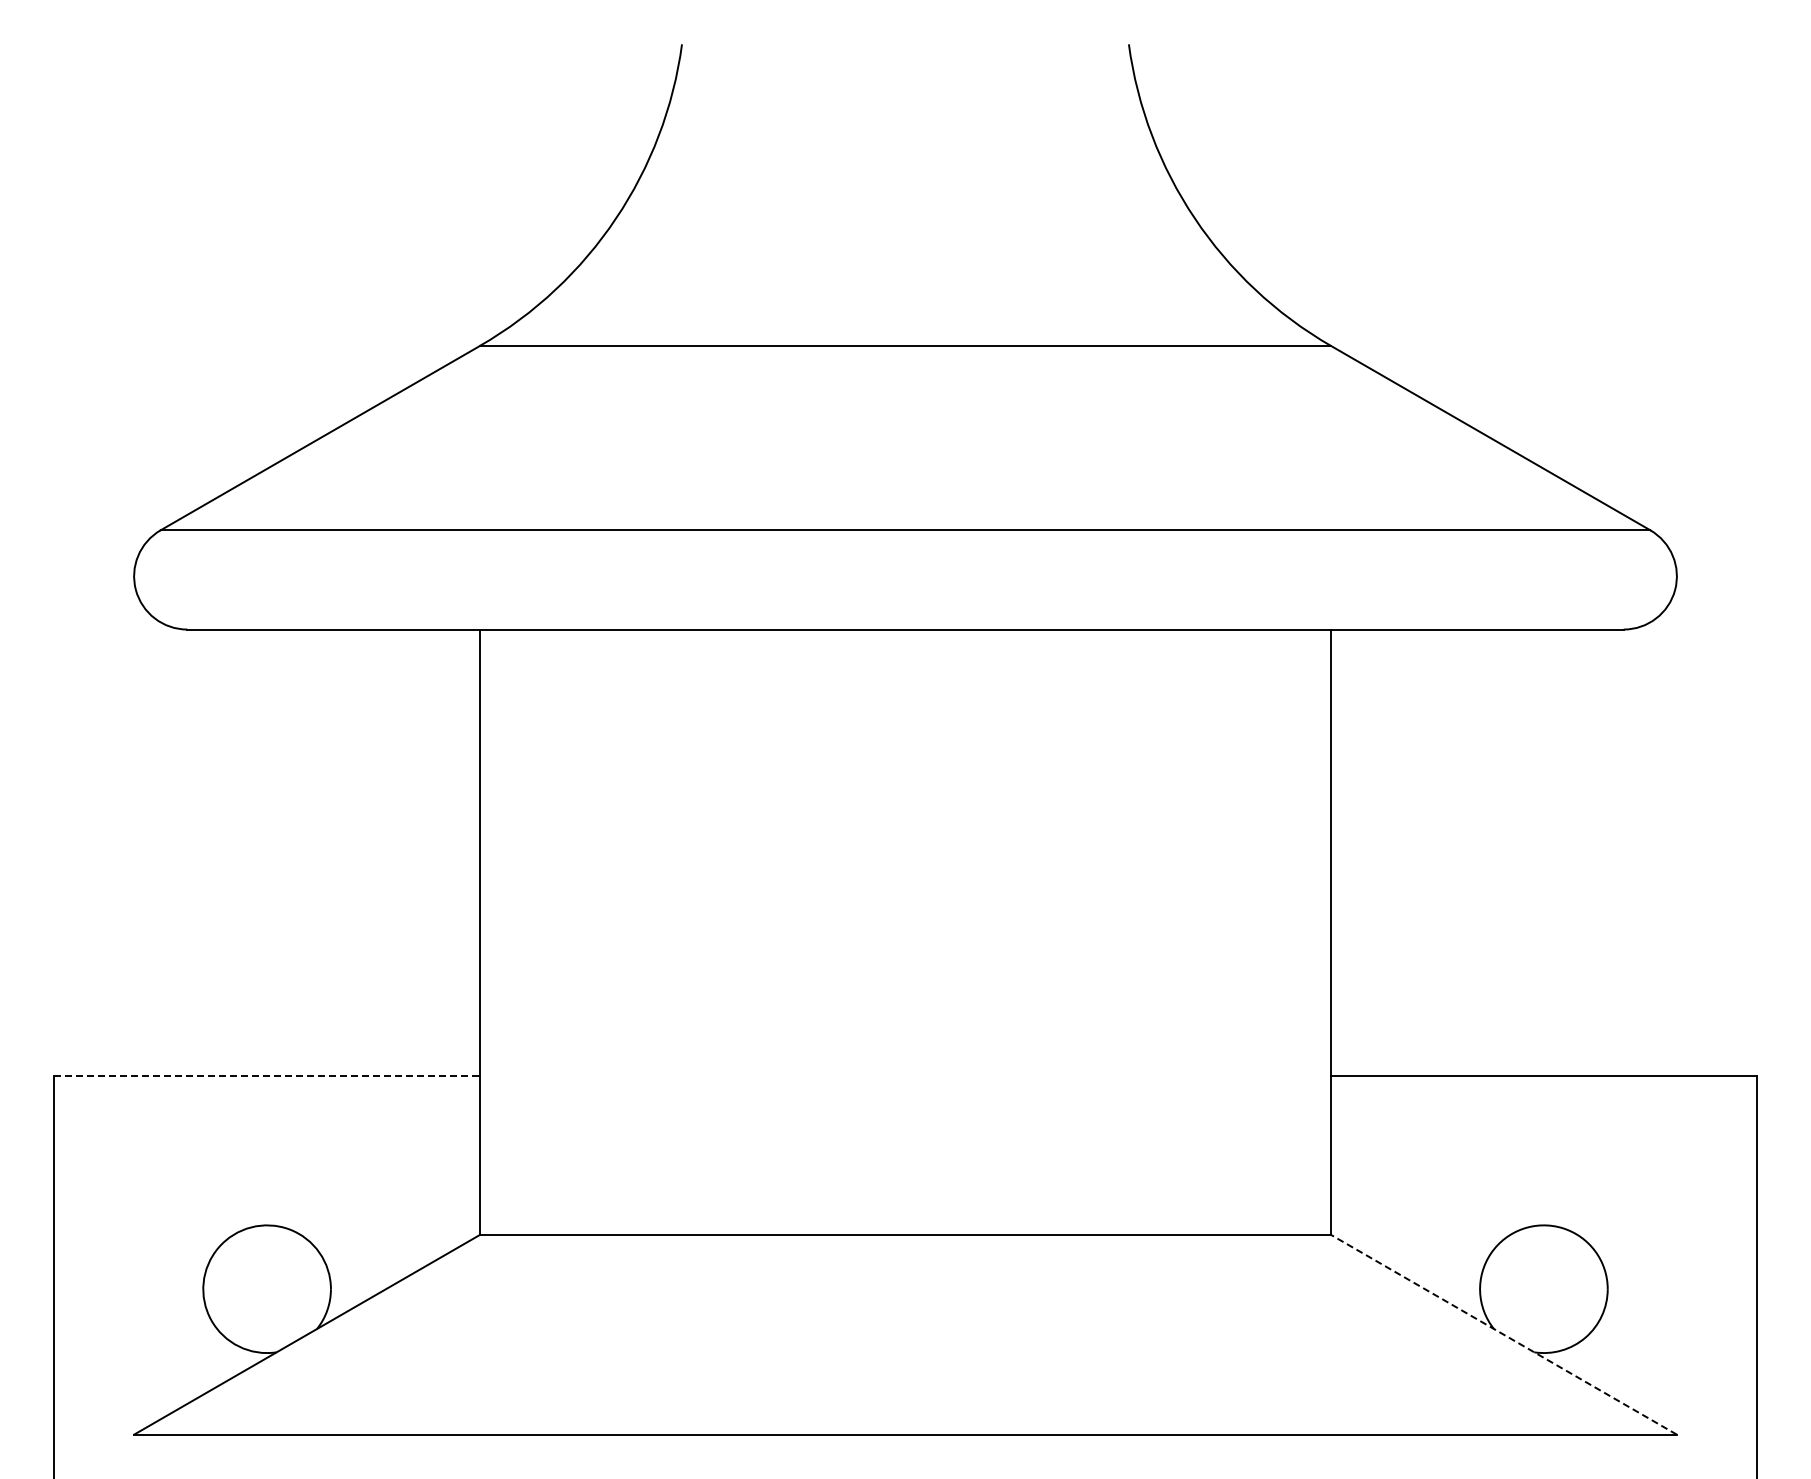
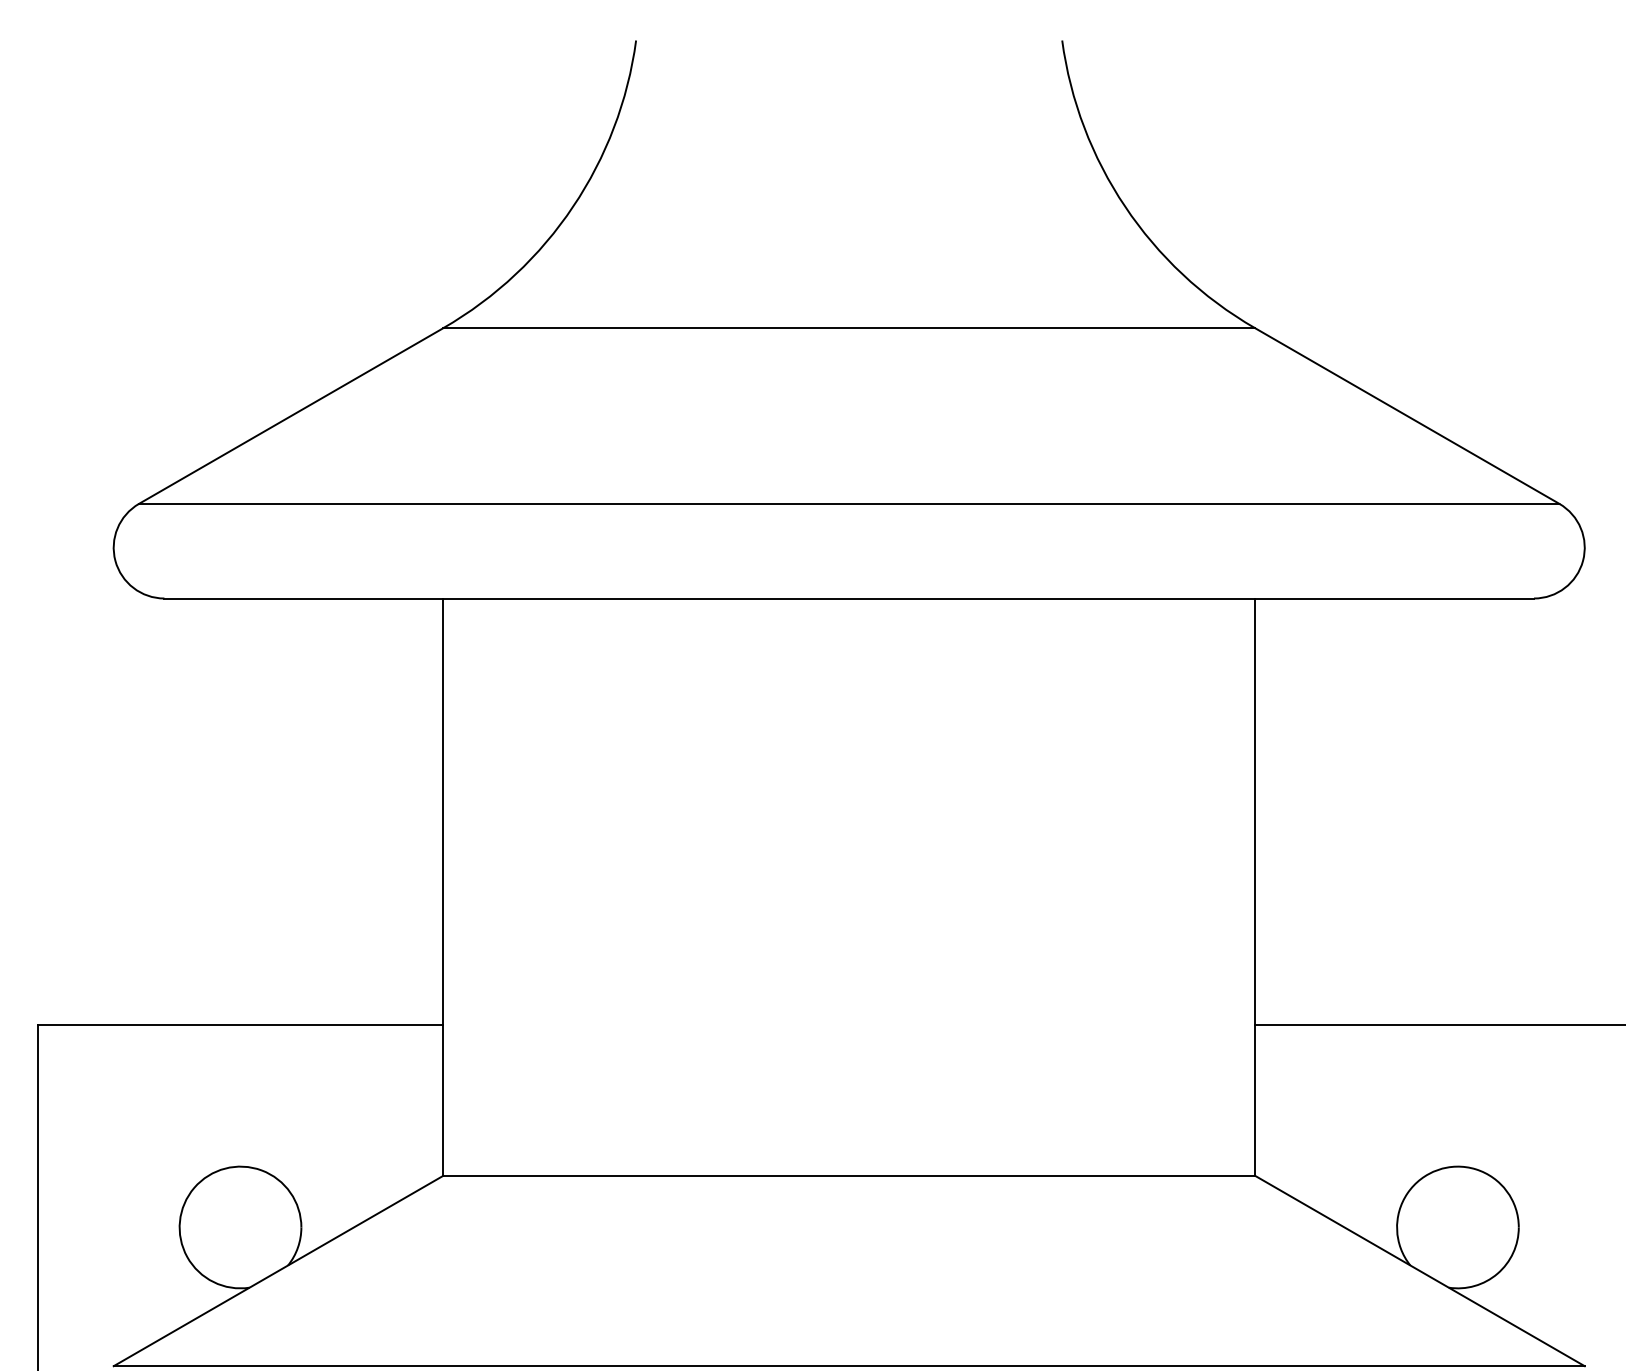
line: (267, 1076) -> (240, 1024), dashed -> solid
line: (1504, 1334) -> (1420, 1270), dashed -> solid

